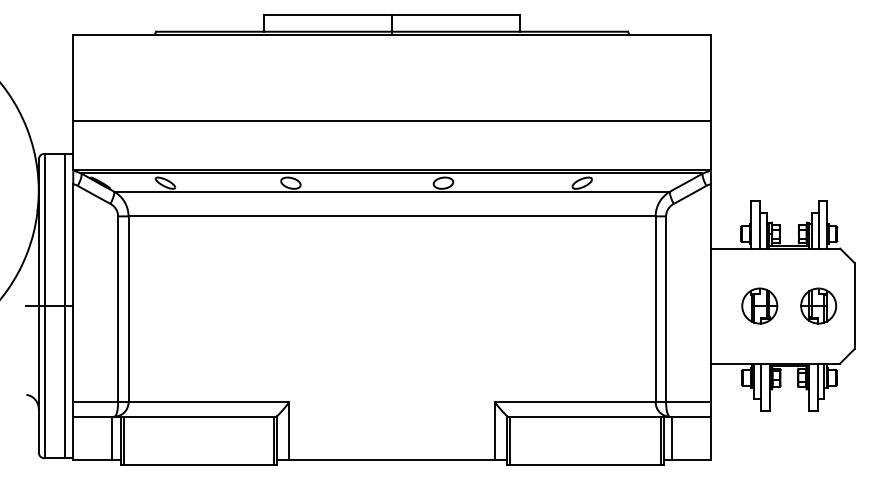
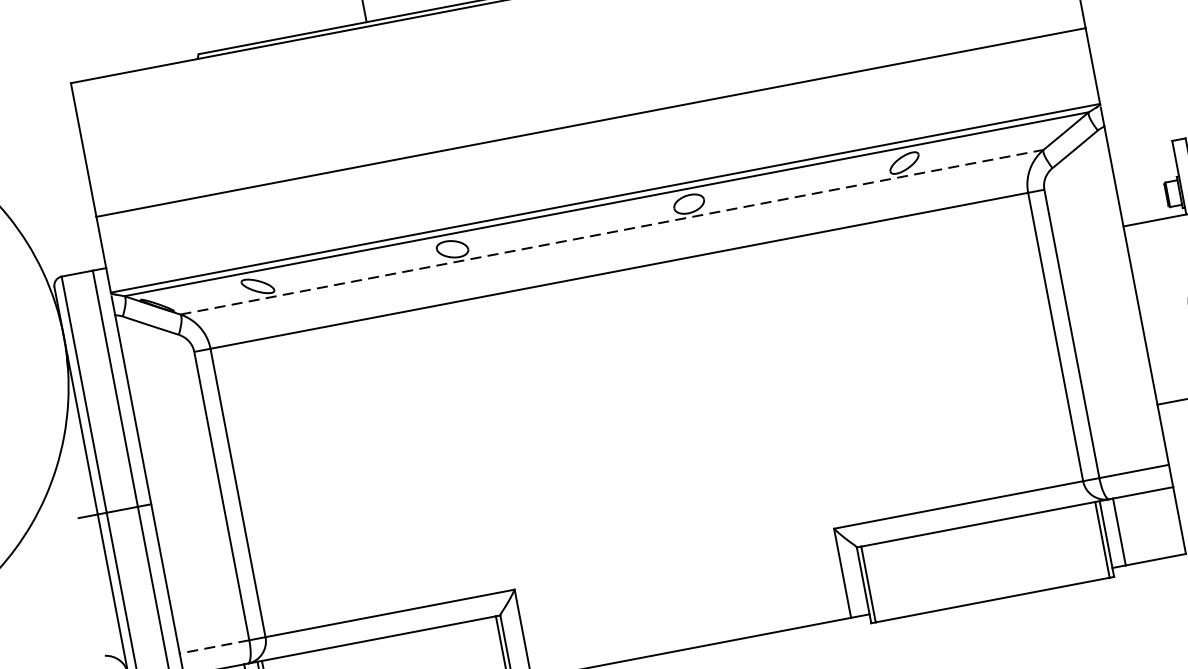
line: (392, 191) -> (612, 232), solid -> dashed
line: (95, 402) -> (214, 647), solid -> dashed

